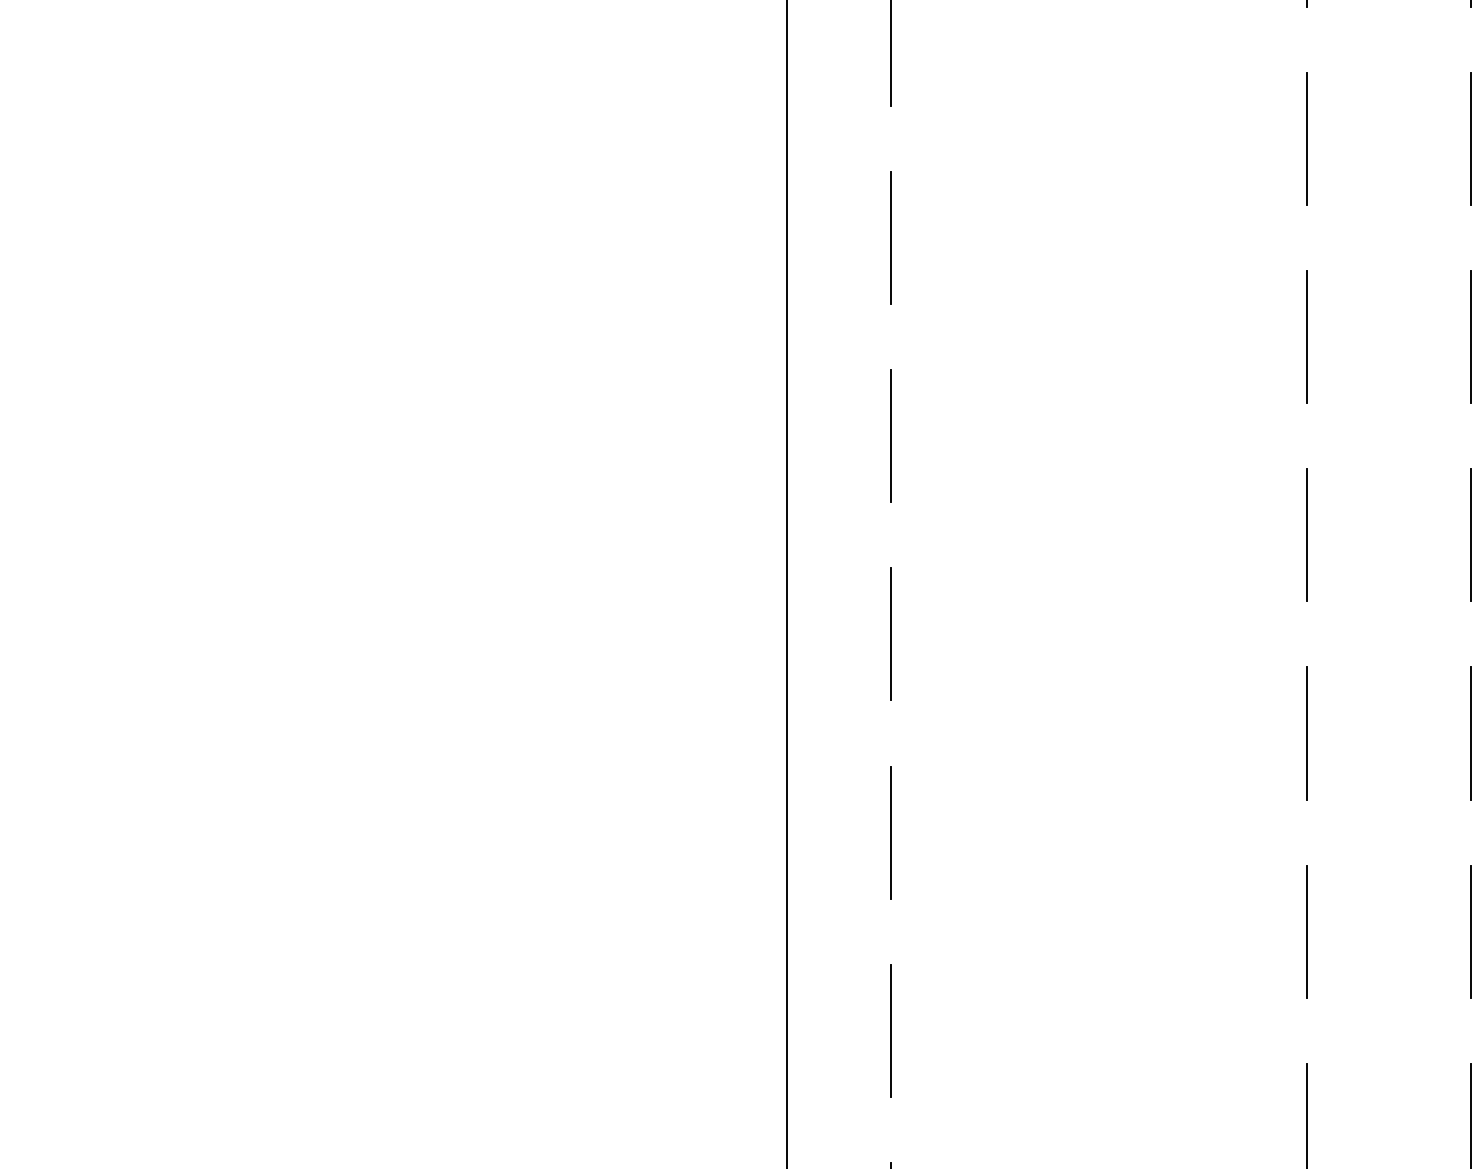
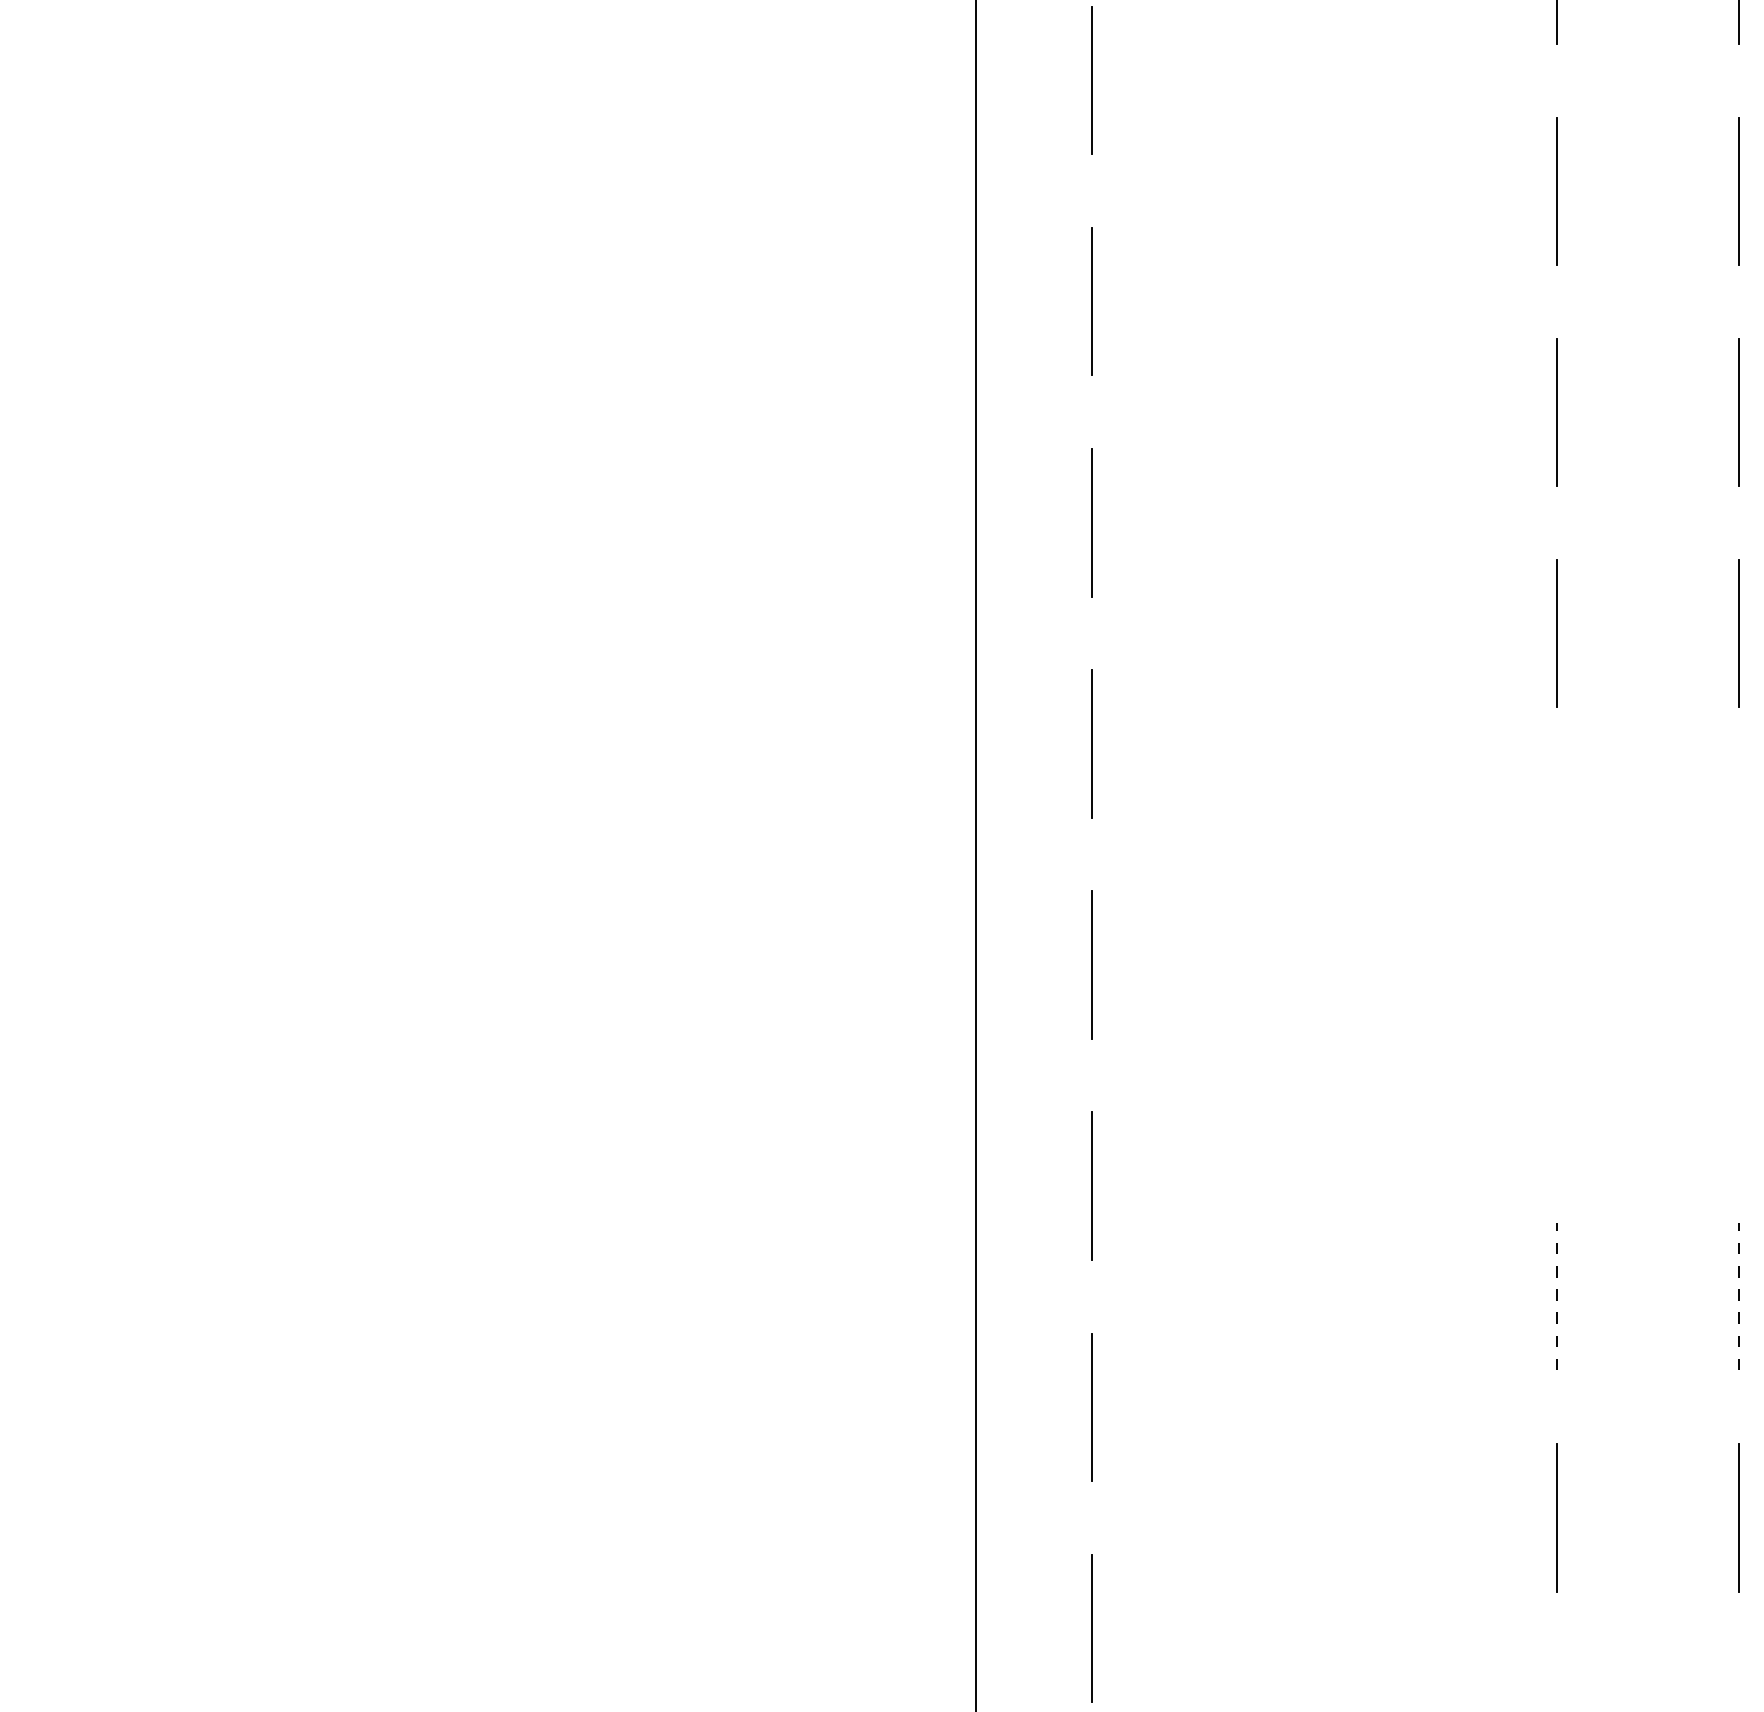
line: (1306, 535) -> (1556, 854), removed
line: (1470, 535) -> (1739, 854), removed
line: (1306, 733) -> (1556, 1075), removed
line: (1470, 733) -> (1739, 1075), removed
line: (1306, 931) -> (1556, 1296), solid -> dashed
line: (1470, 931) -> (1739, 1296), solid -> dashed

